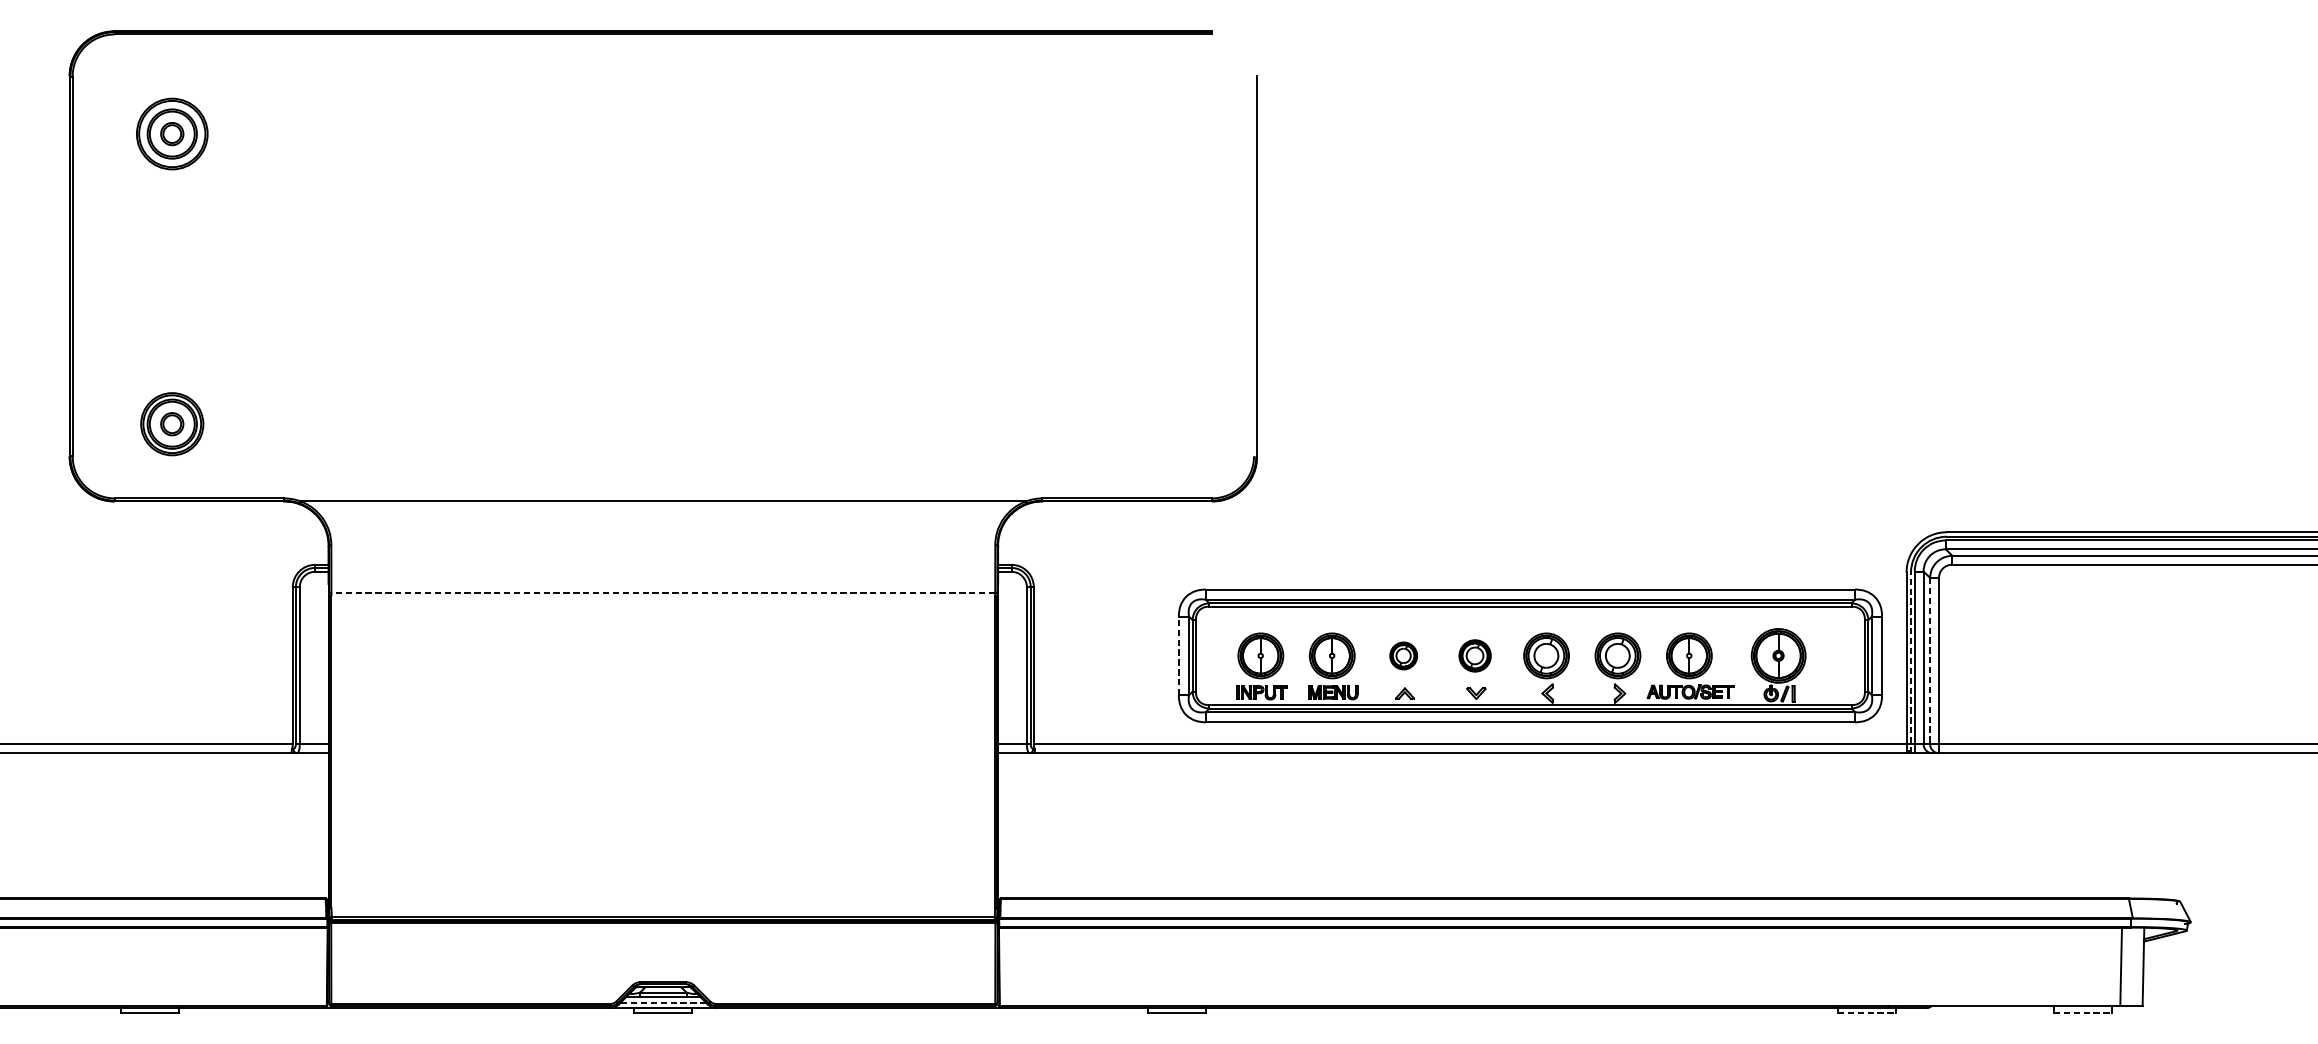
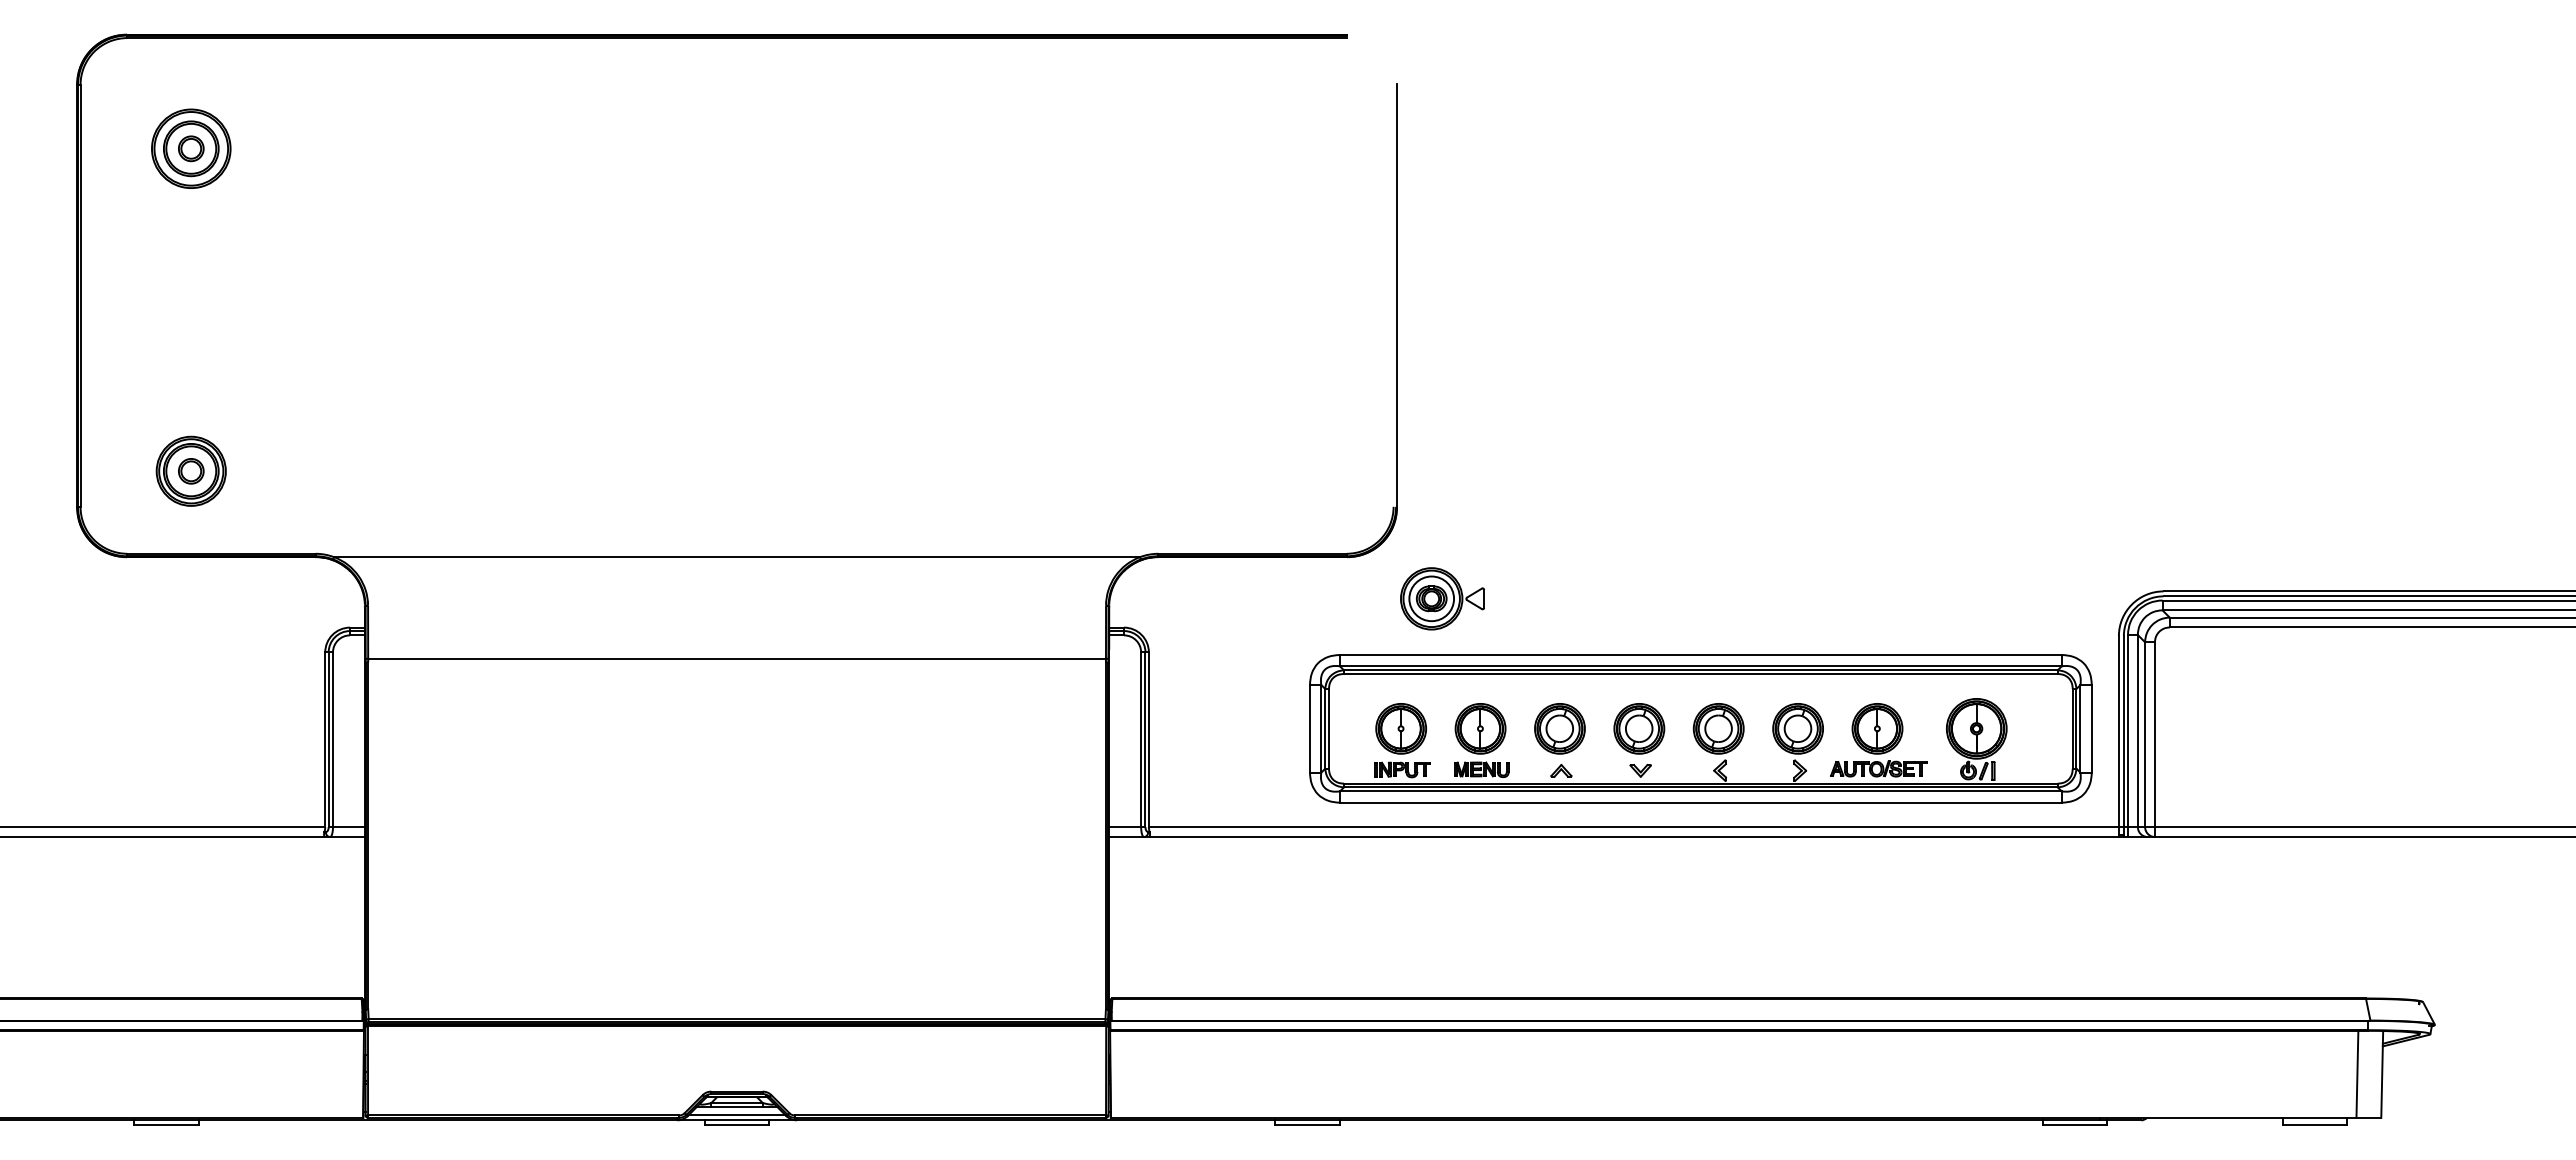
part: (1298, 538) -> (1442, 598), added
line: (663, 592) -> (737, 658), dashed -> solid
line: (1179, 655) -> (1310, 728), dashed -> solid
part: (1403, 655) -> (1559, 728), size x1.67
part: (1475, 655) -> (1639, 728), size x1.43
line: (1930, 661) -> (2145, 735), dashed -> solid
line: (1910, 662) -> (2123, 736), dashed -> solid
line: (663, 1002) -> (737, 1114), dashed -> solid
line: (1867, 1012) -> (2075, 1125), dashed -> solid
line: (2083, 1012) -> (2315, 1125), dashed -> solid

